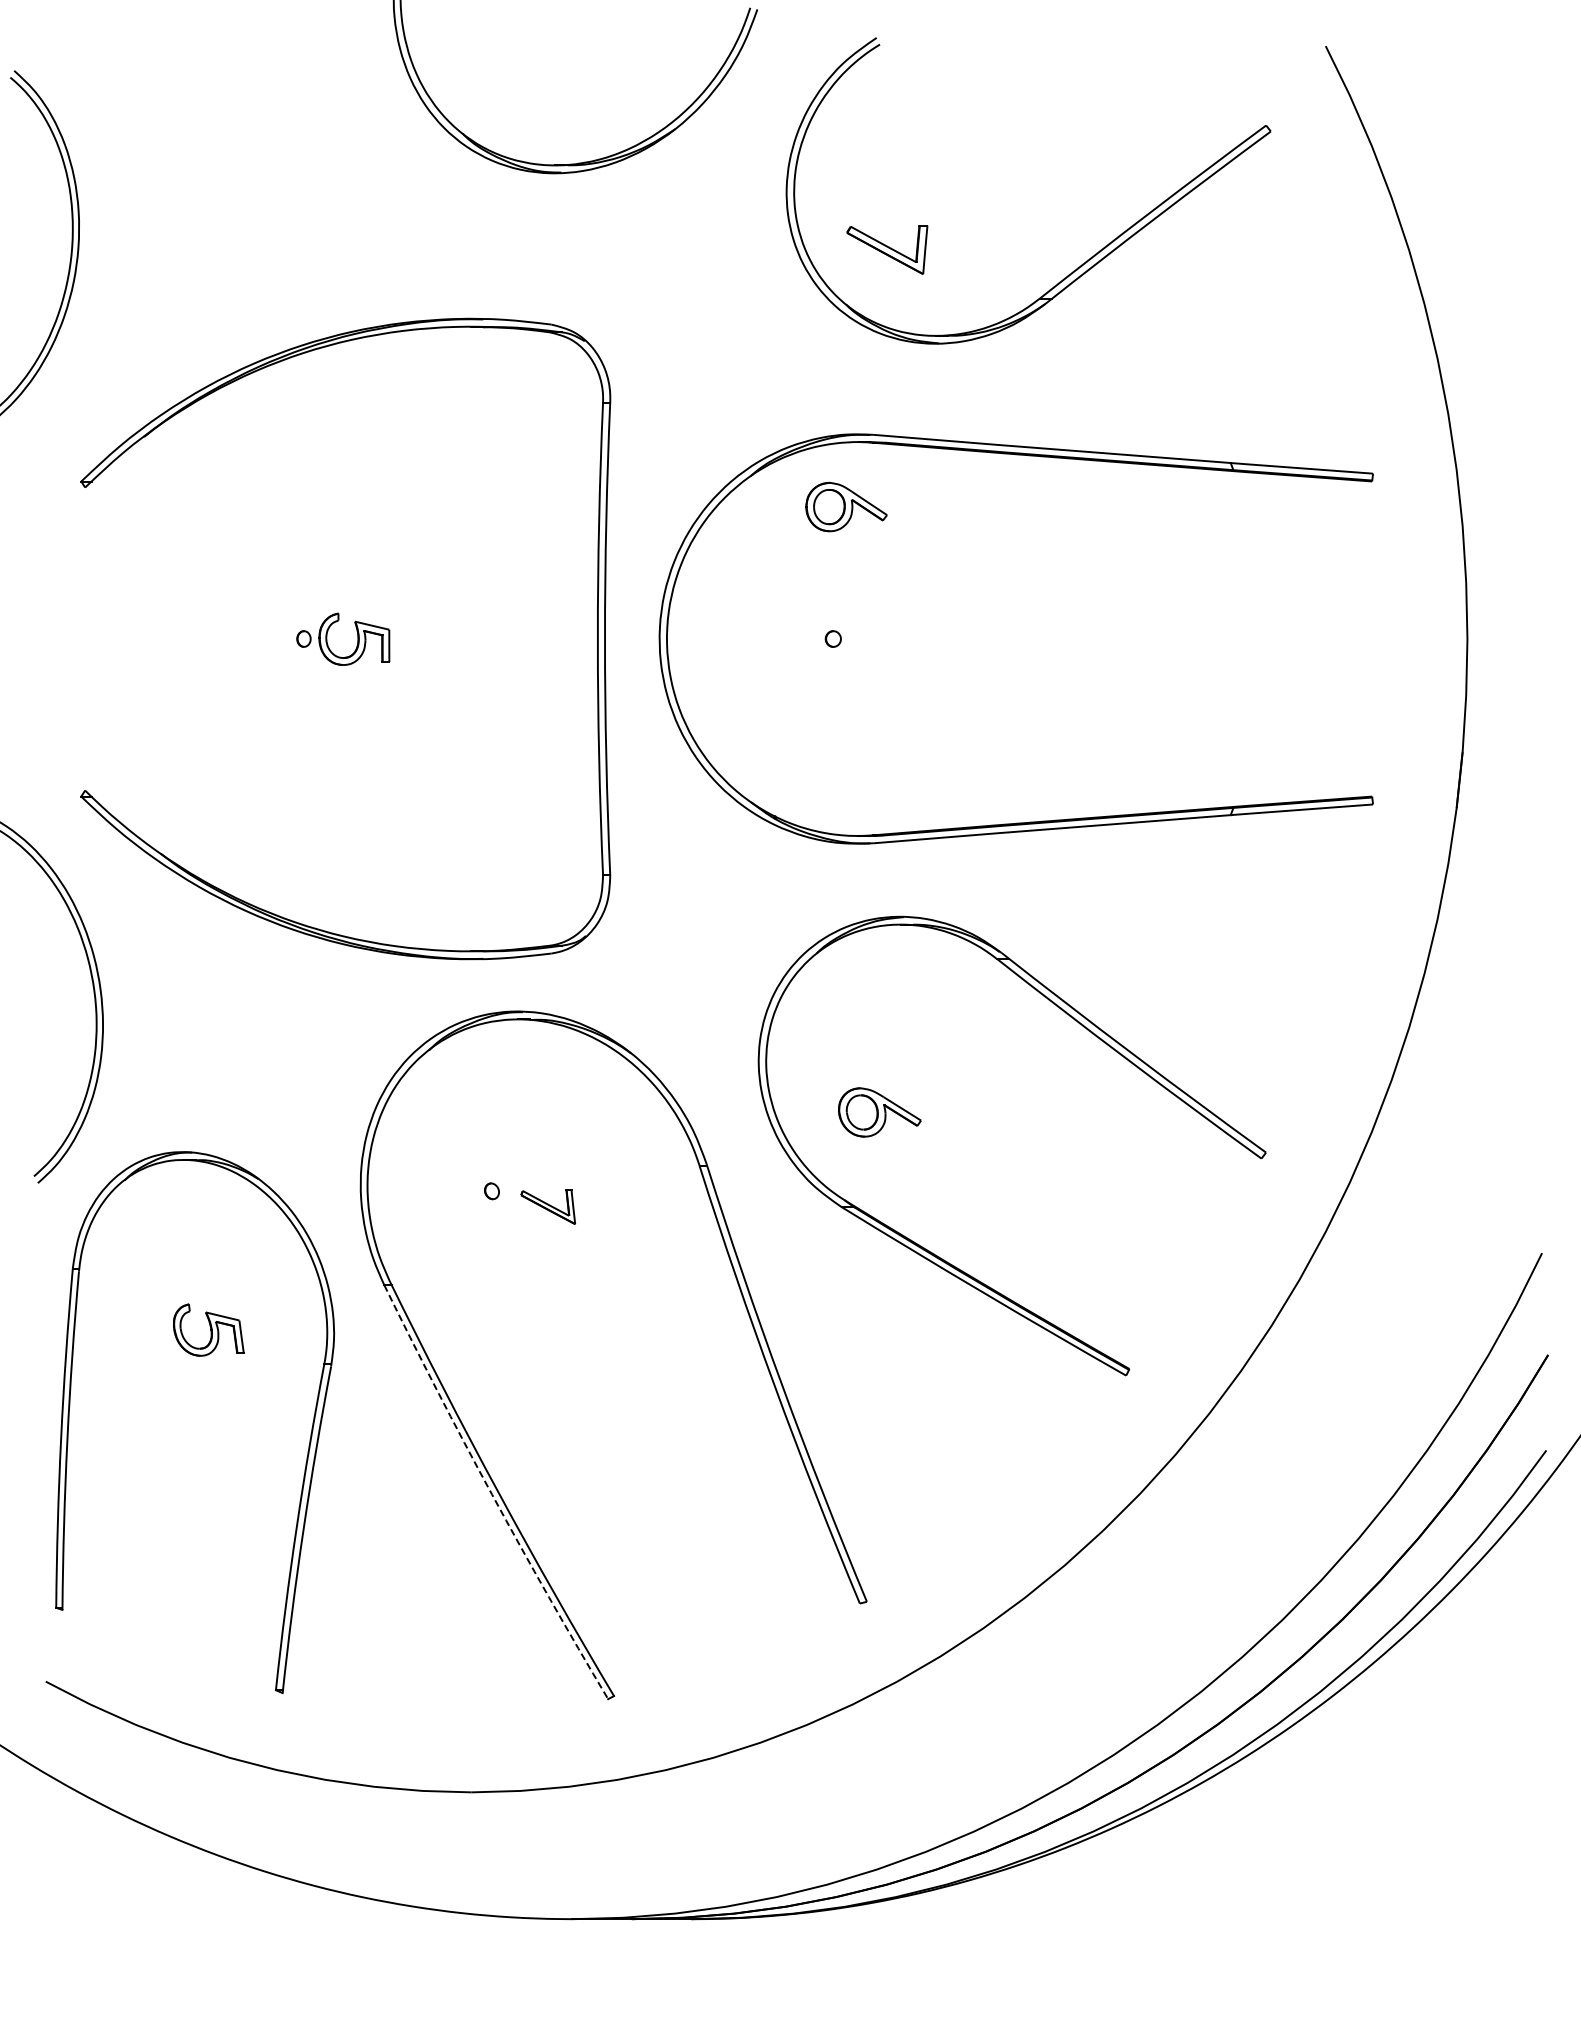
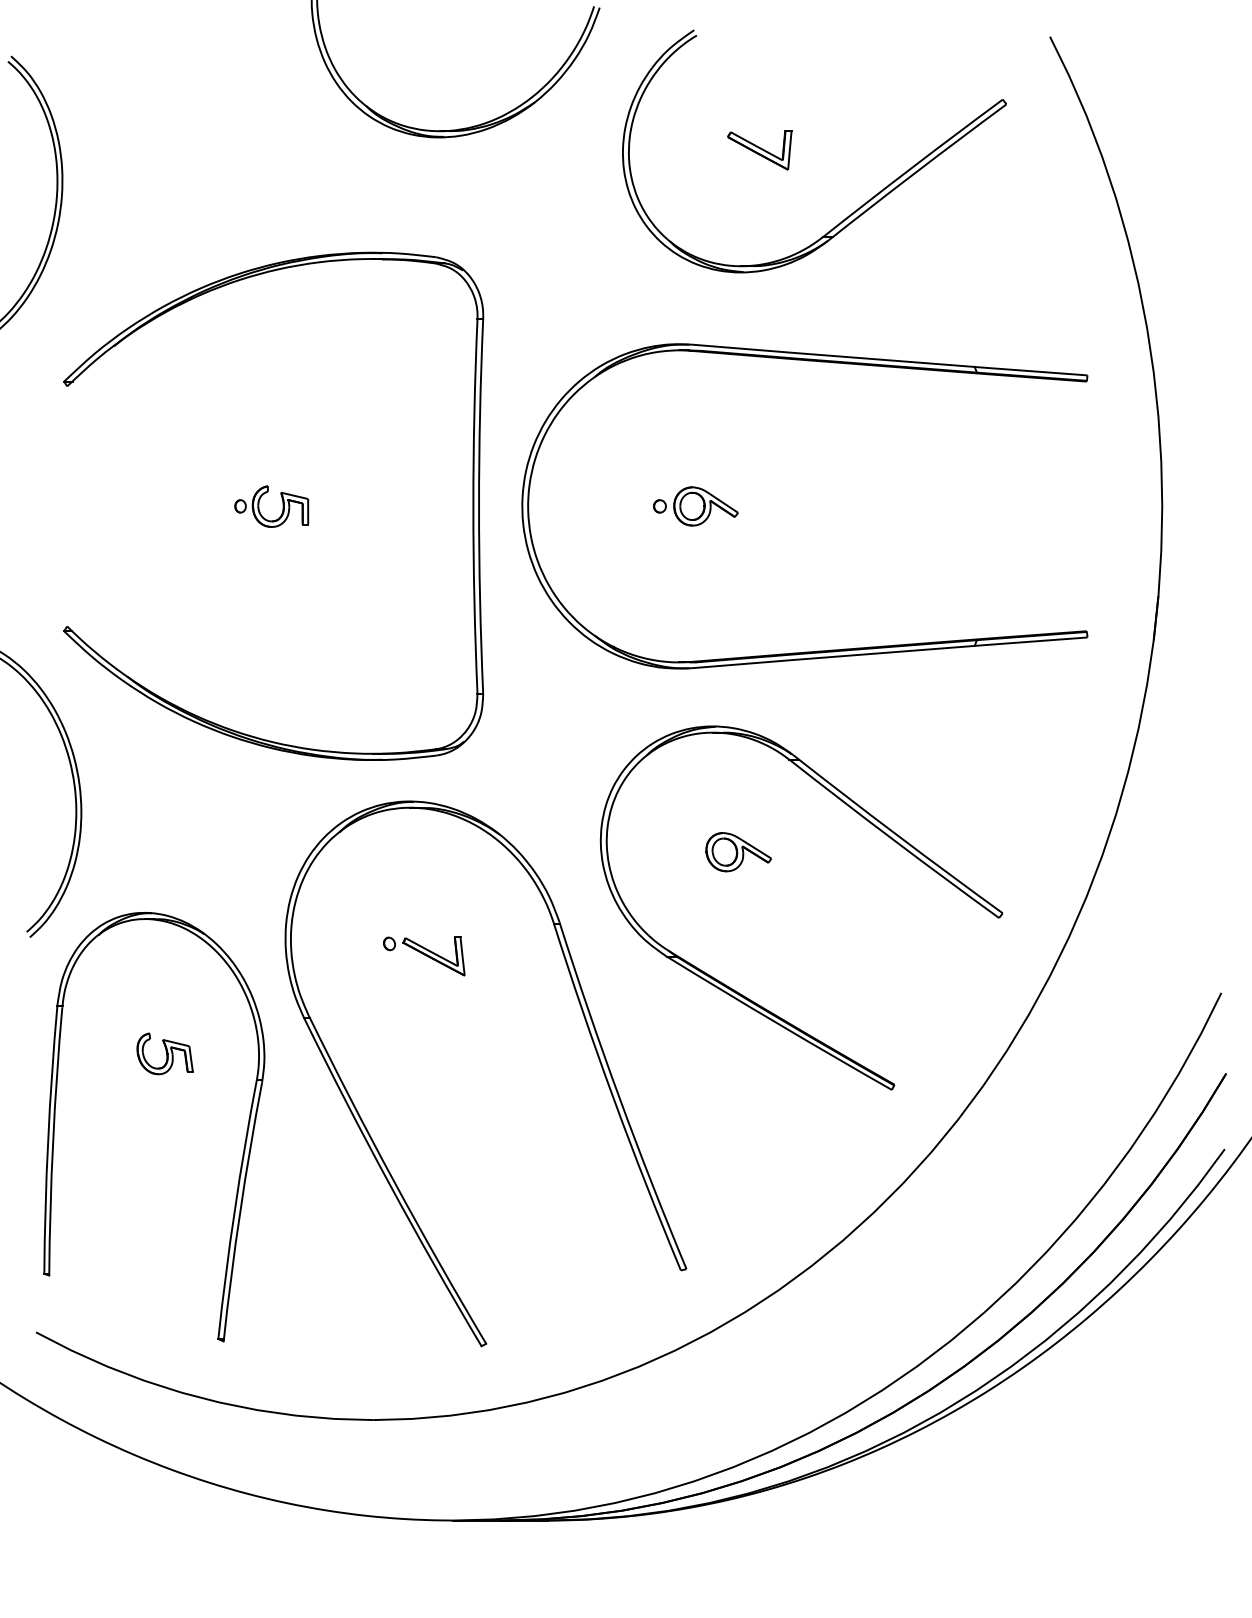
part: (887, 249) -> (759, 150), moved
part: (846, 506) -> (706, 505), moved
part: (879, 1112) -> (738, 852), moved
part: (547, 1207) -> (433, 956), size x1.43
arc: (492, 1494) -> (389, 1184), dashed -> solid

